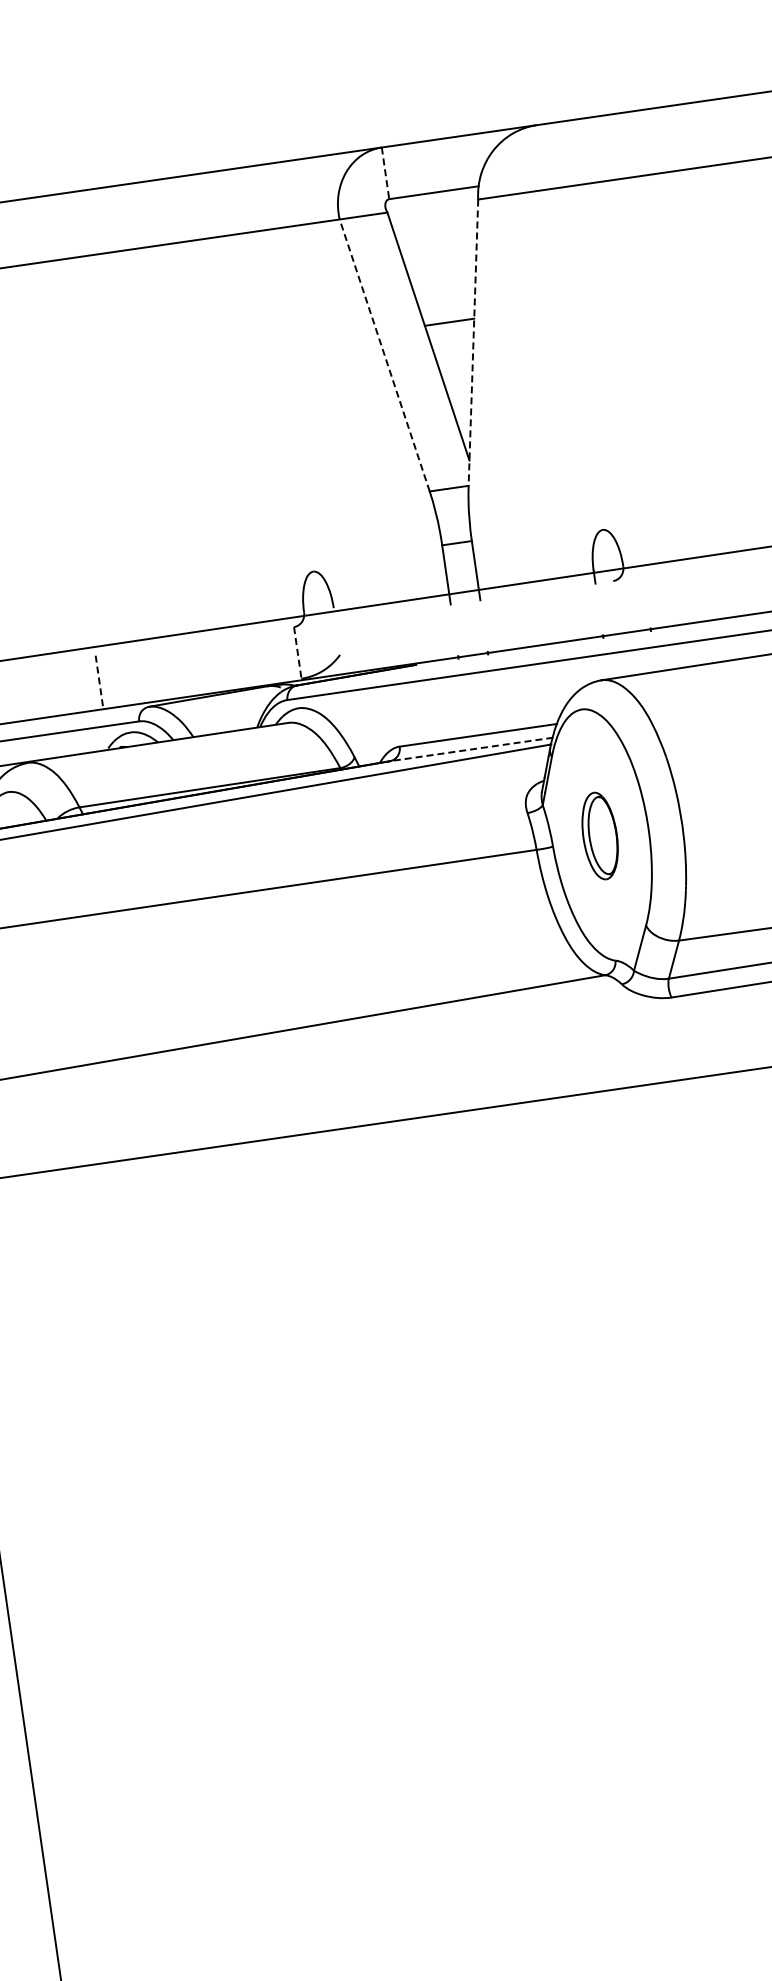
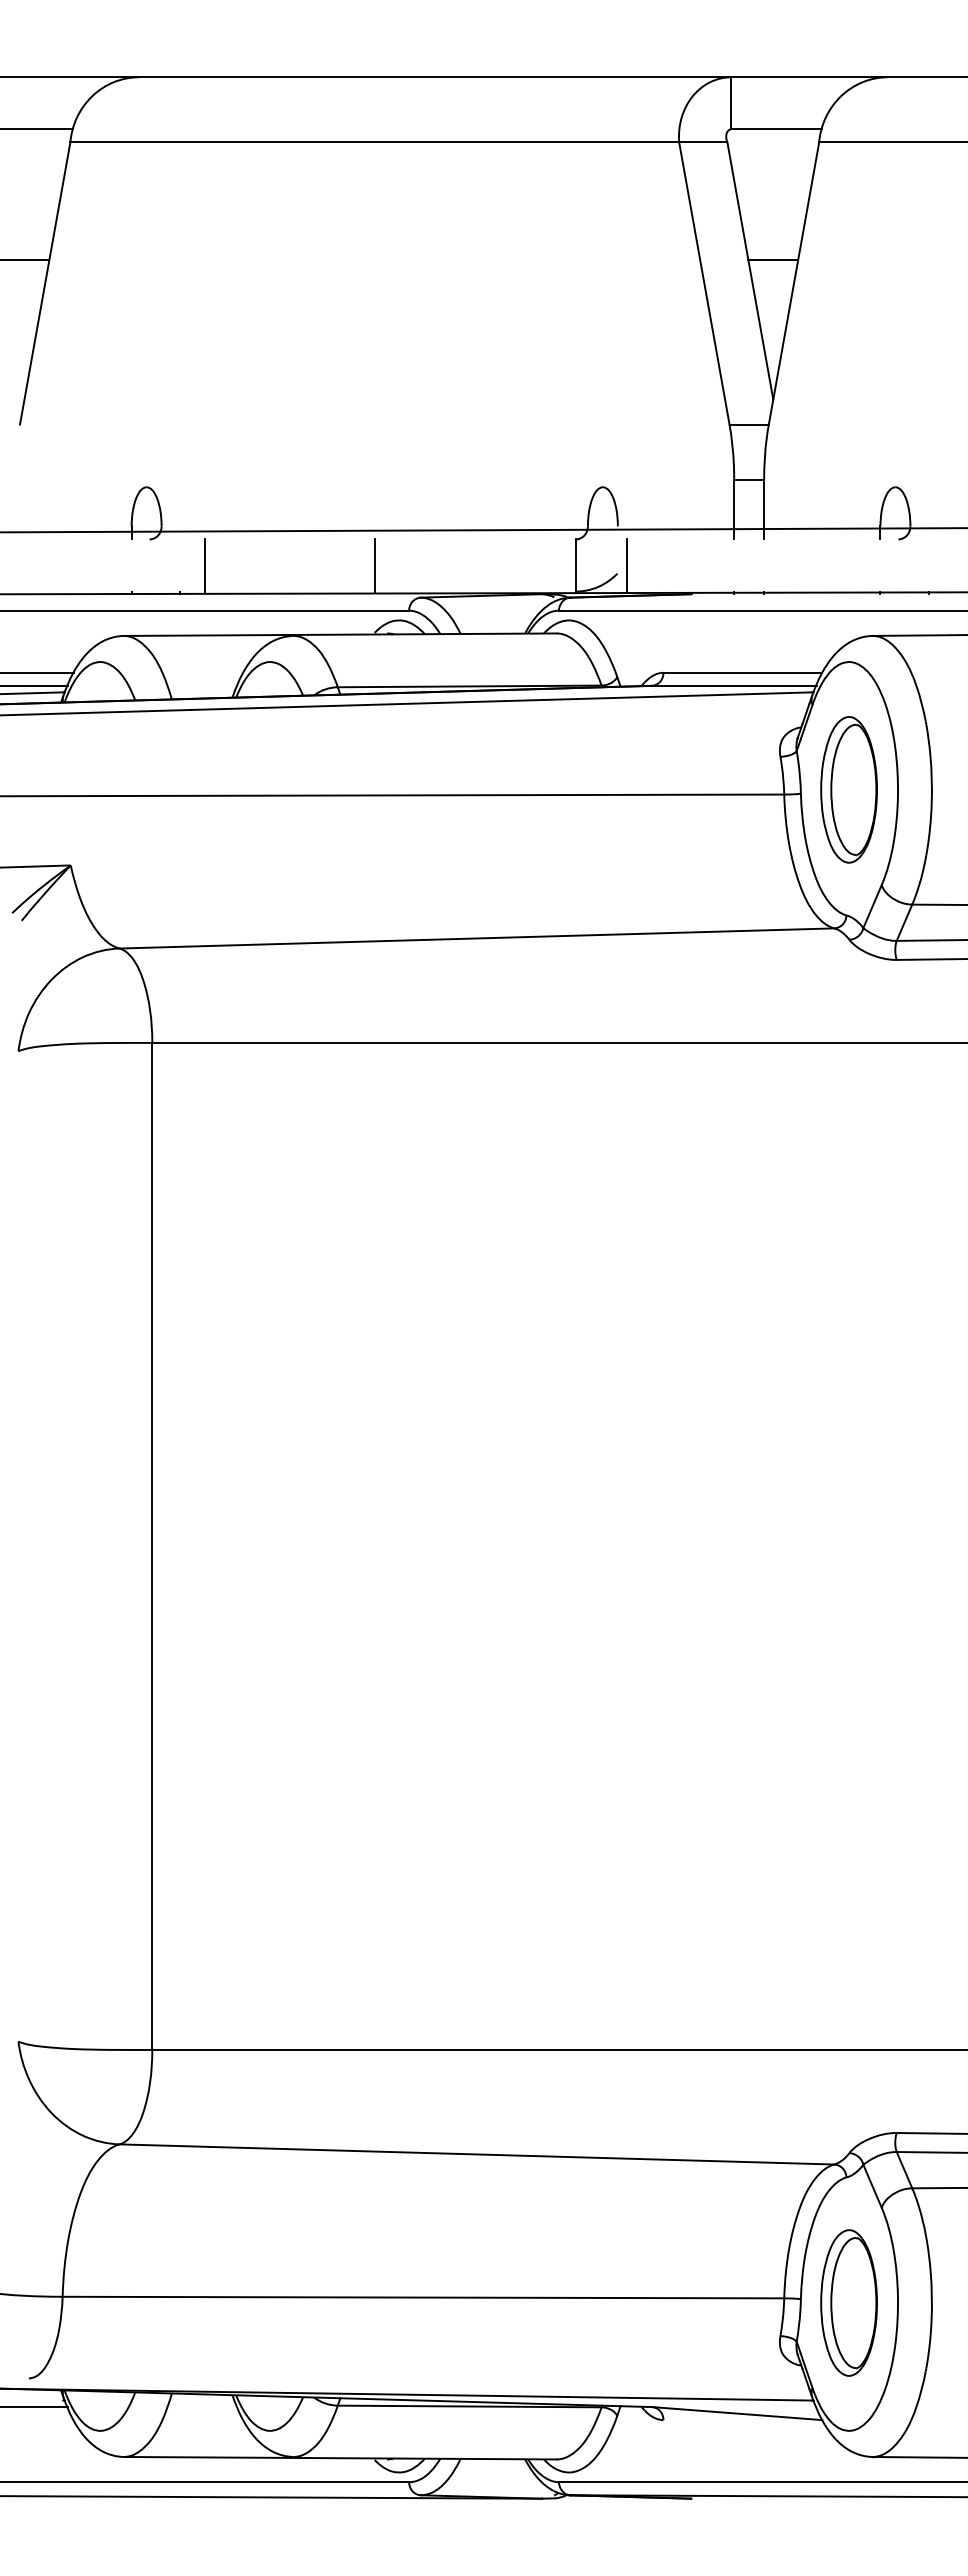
line: (385, 173) -> (731, 103), dashed -> solid
line: (473, 343) -> (793, 284), dashed -> solid
line: (384, 355) -> (704, 283), dashed -> solid
line: (348, 645) -> (627, 565), added
line: (297, 653) -> (575, 566), dashed -> solid
line: (99, 682) -> (375, 566), dashed -> solid
line: (470, 749) -> (733, 685), dashed -> solid
part: (599, 835) -> (848, 789), size x1.67

